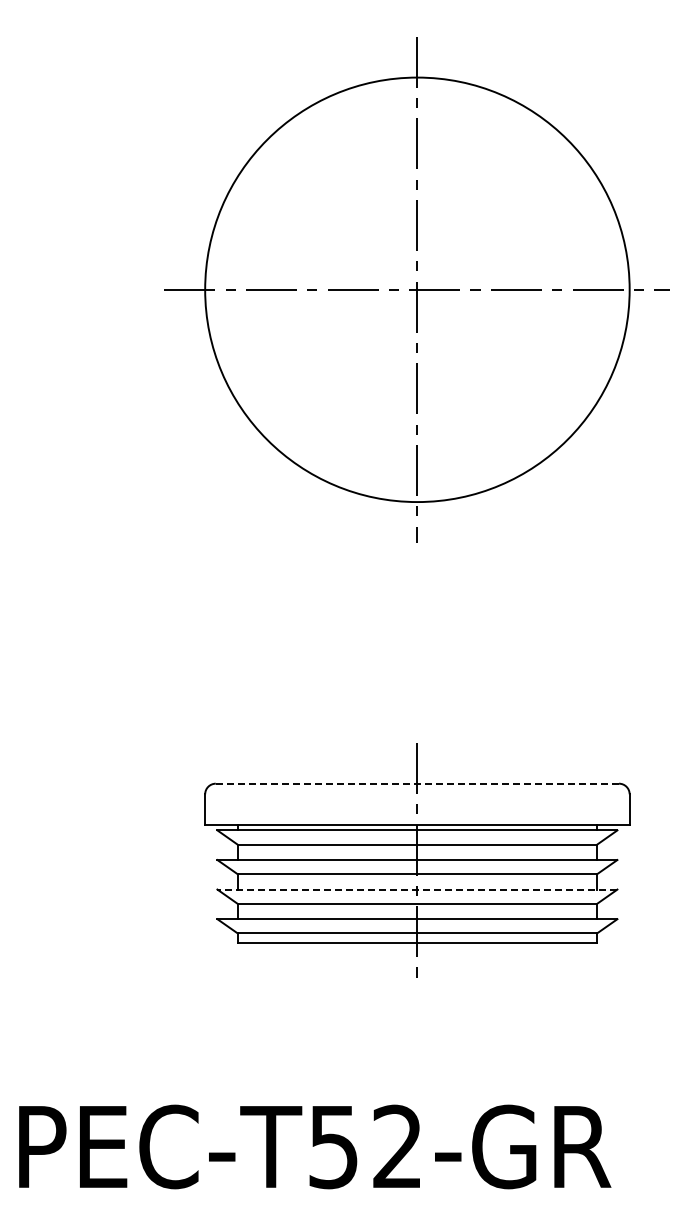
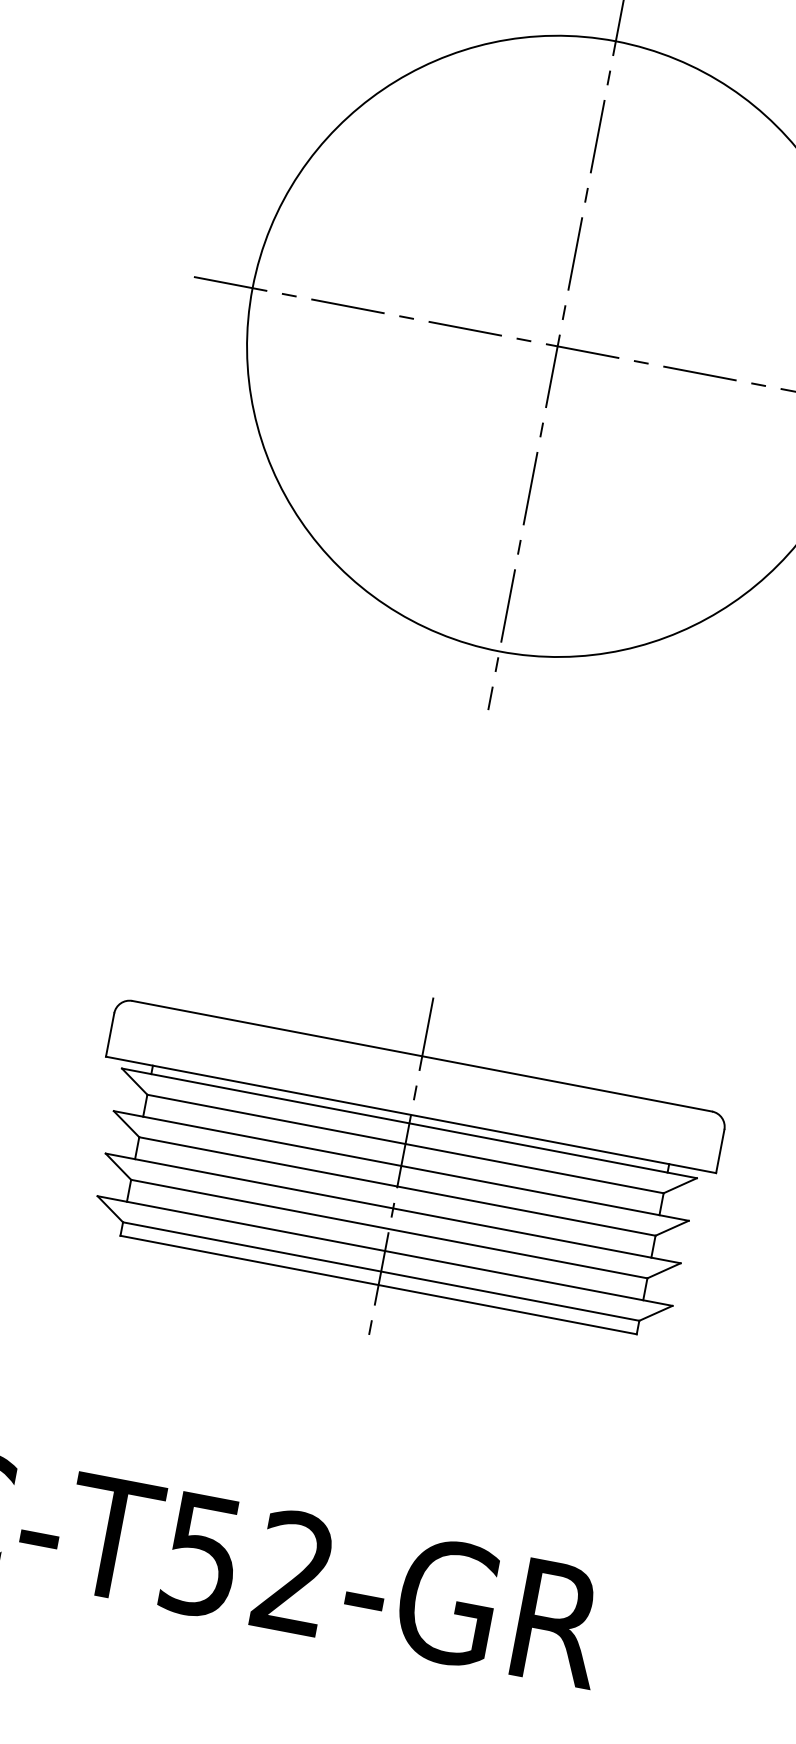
line: (417, 783) -> (422, 1055), dashed -> solid
line: (417, 889) -> (393, 1208), dashed -> solid

